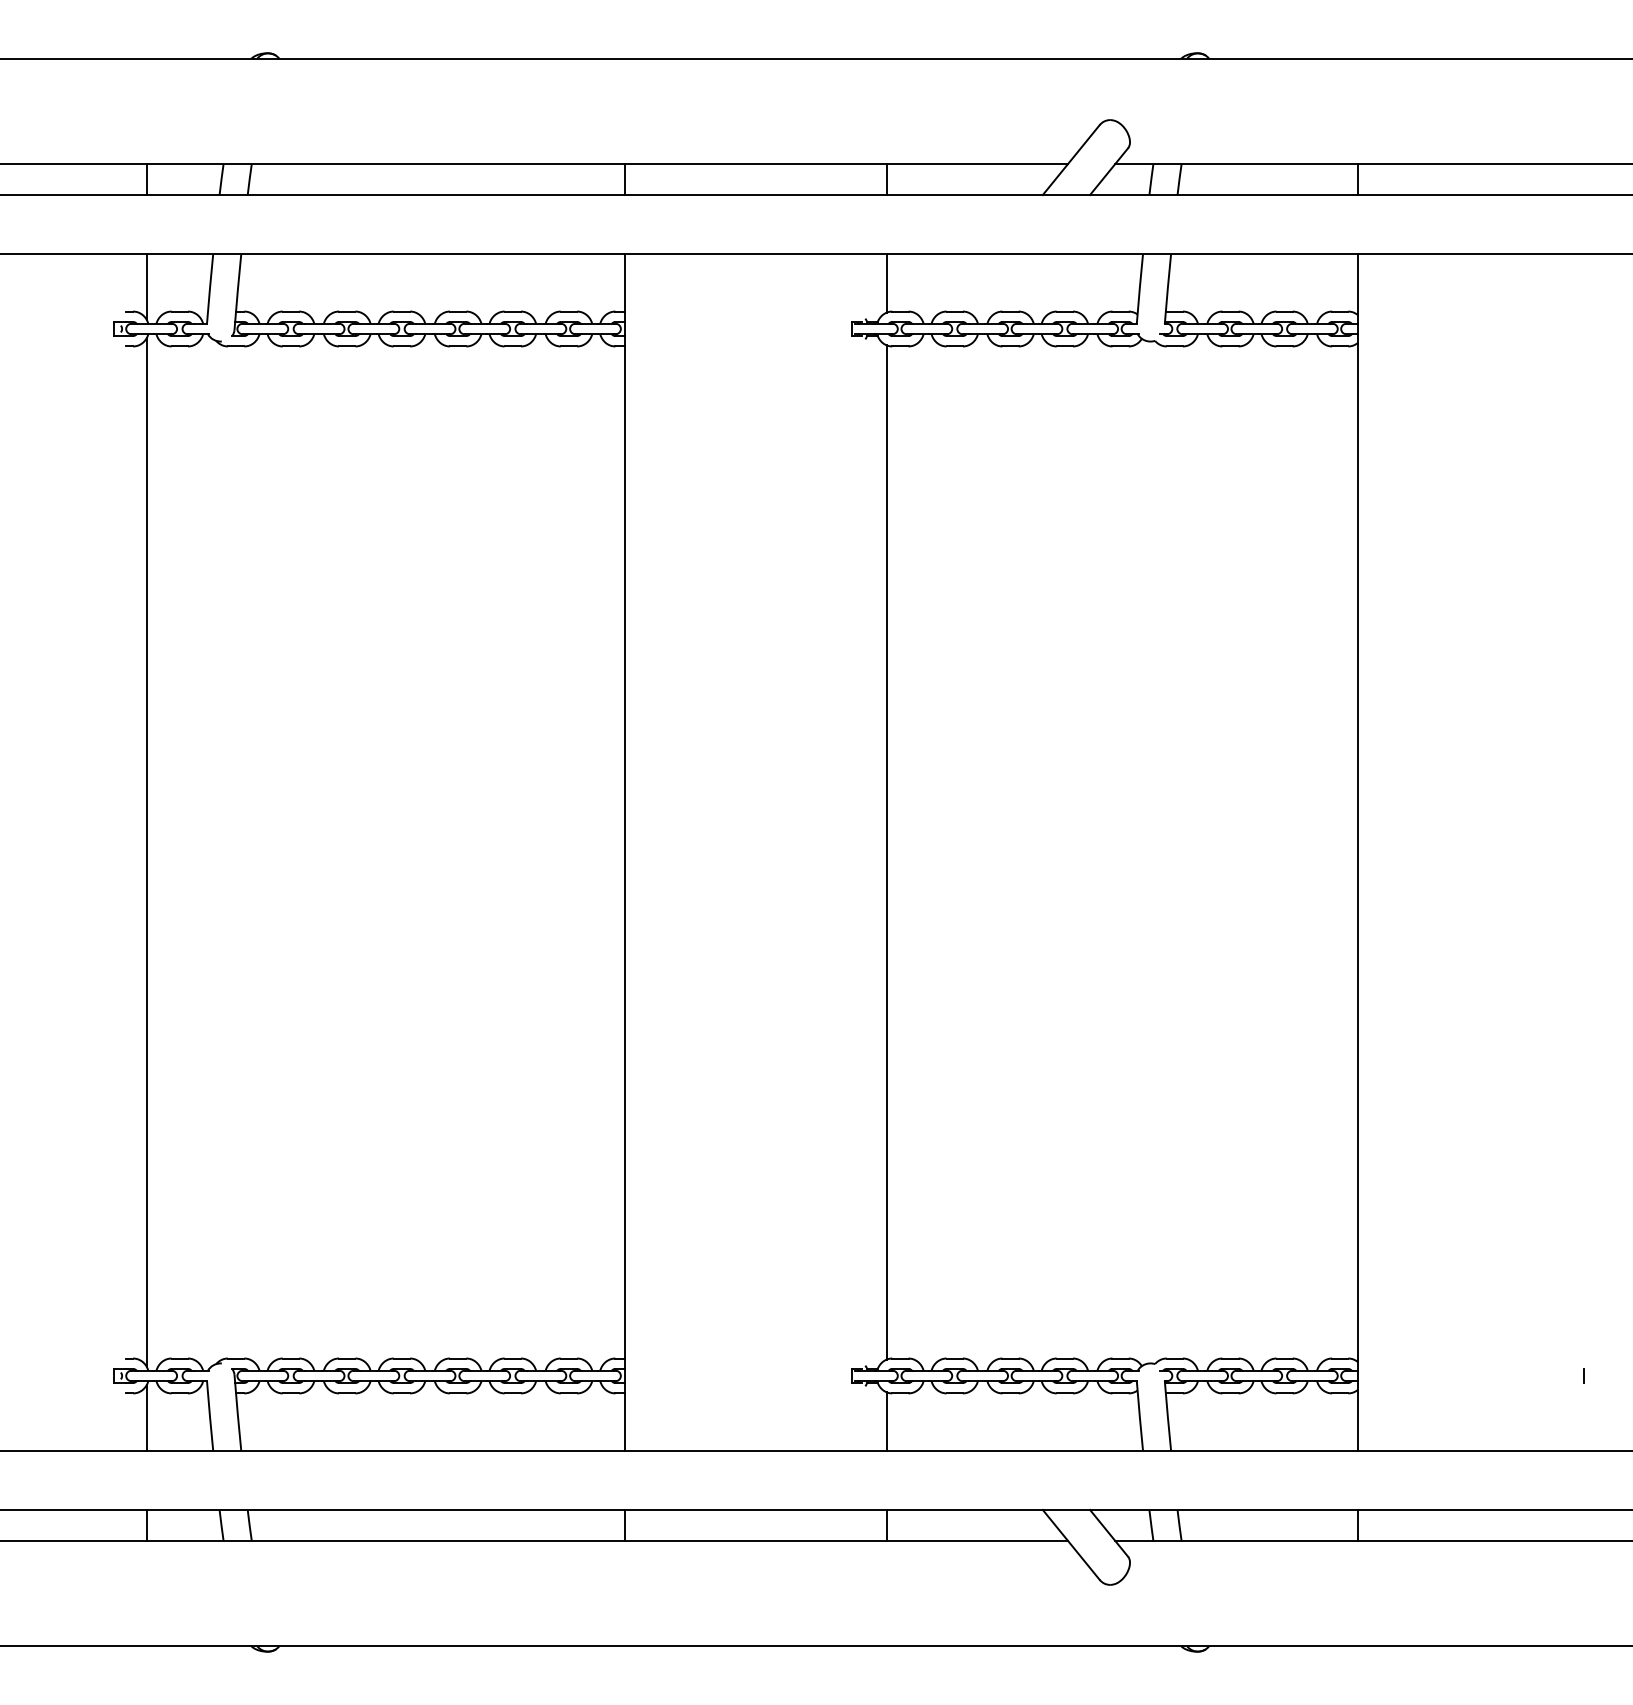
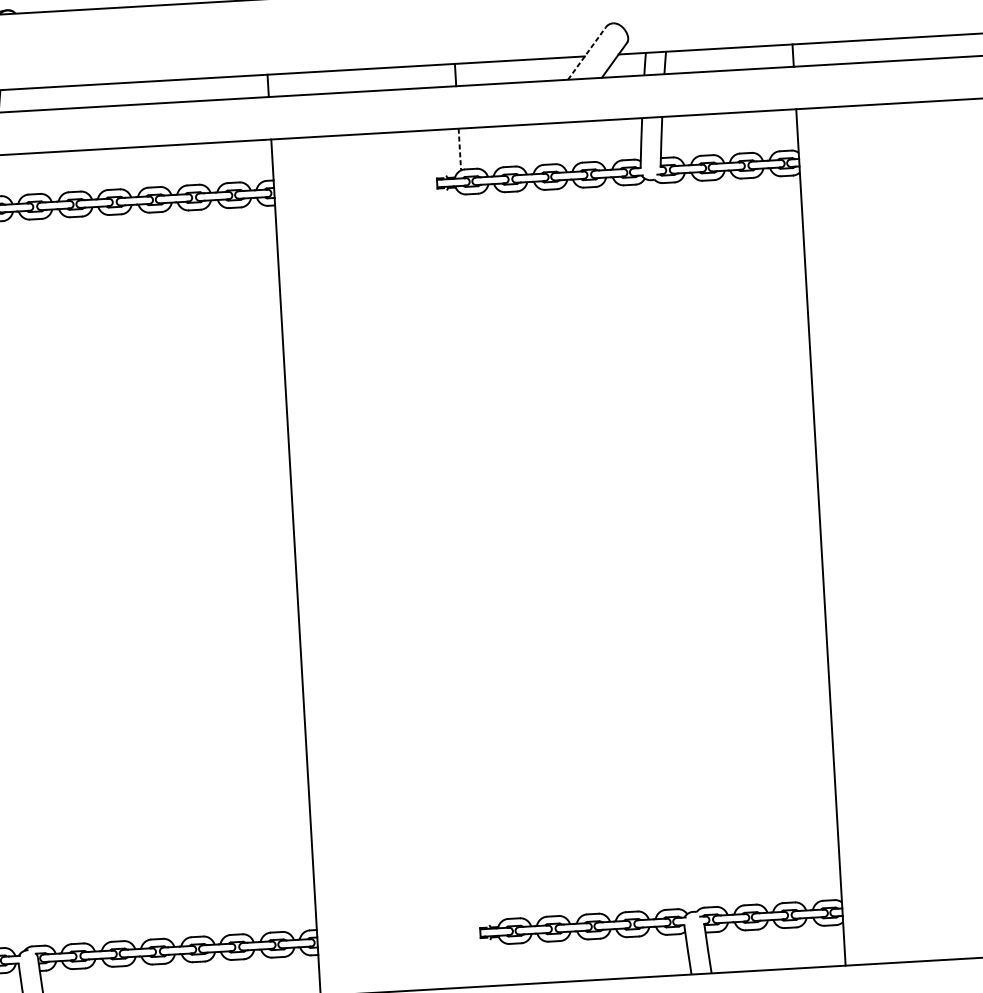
line: (1071, 159) -> (587, 53), solid -> dashed
line: (886, 284) -> (459, 150), solid -> dashed
line: (886, 852) -> (483, 556), removed
line: (886, 1421) -> (506, 964), removed

